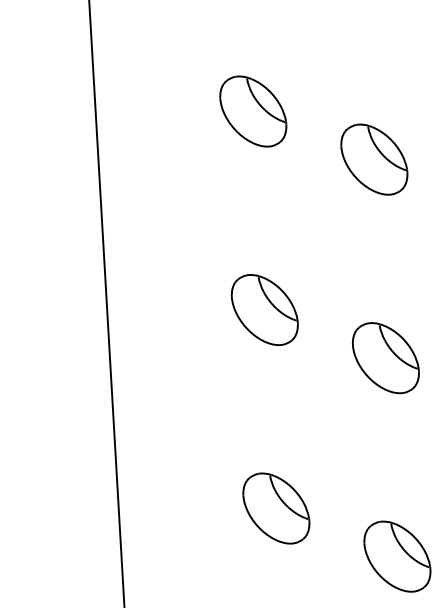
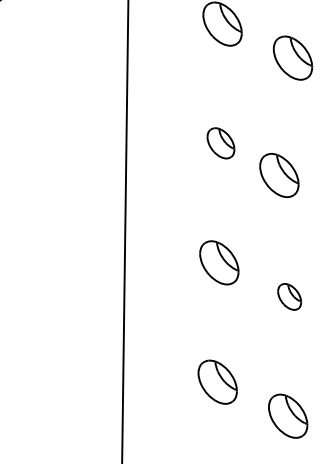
part: (252, 109) -> (220, 142), size x0.7
part: (374, 159) -> (279, 175), moved
part: (385, 357) -> (289, 296), size x0.6

